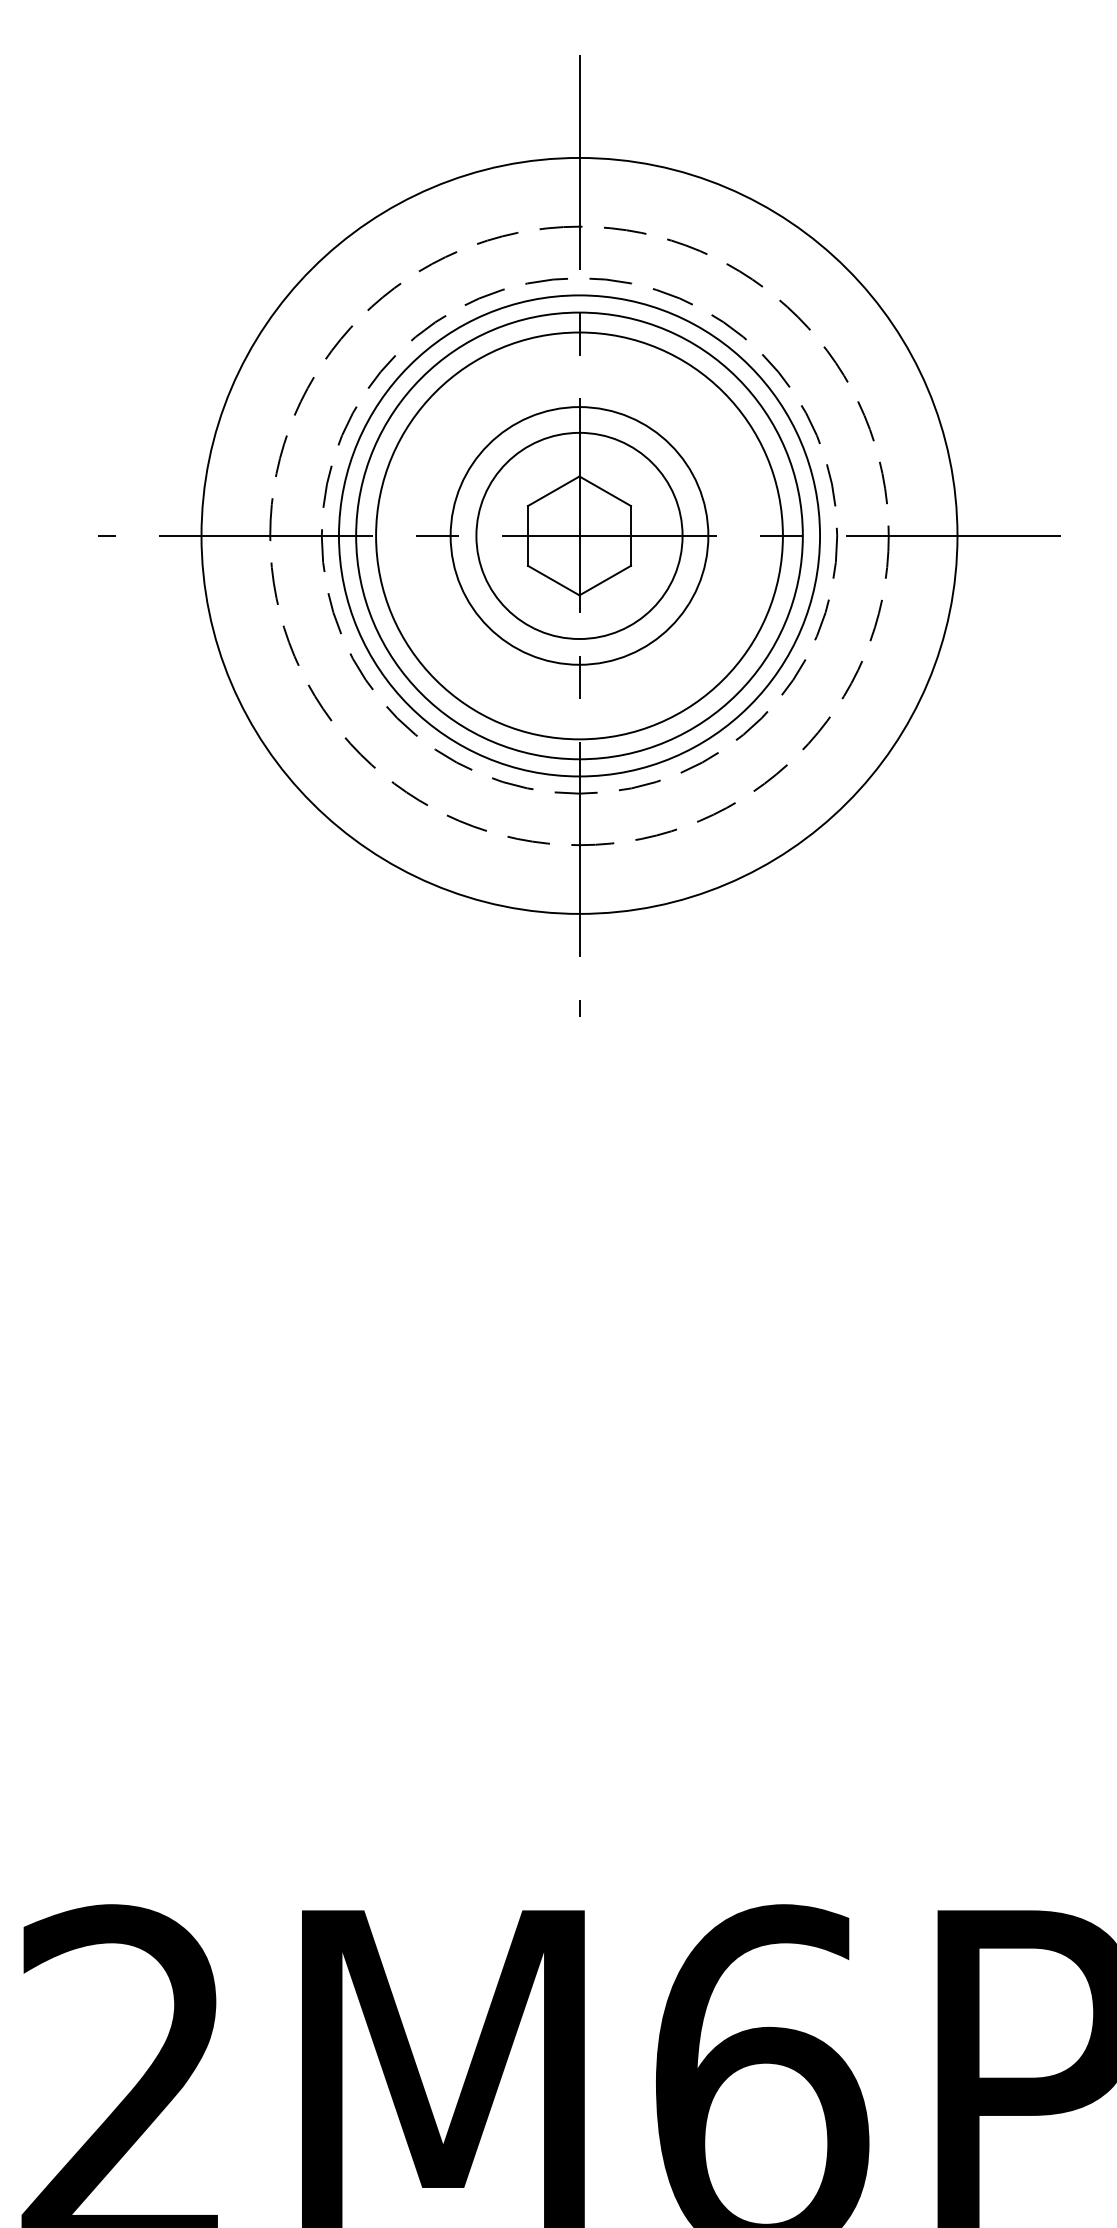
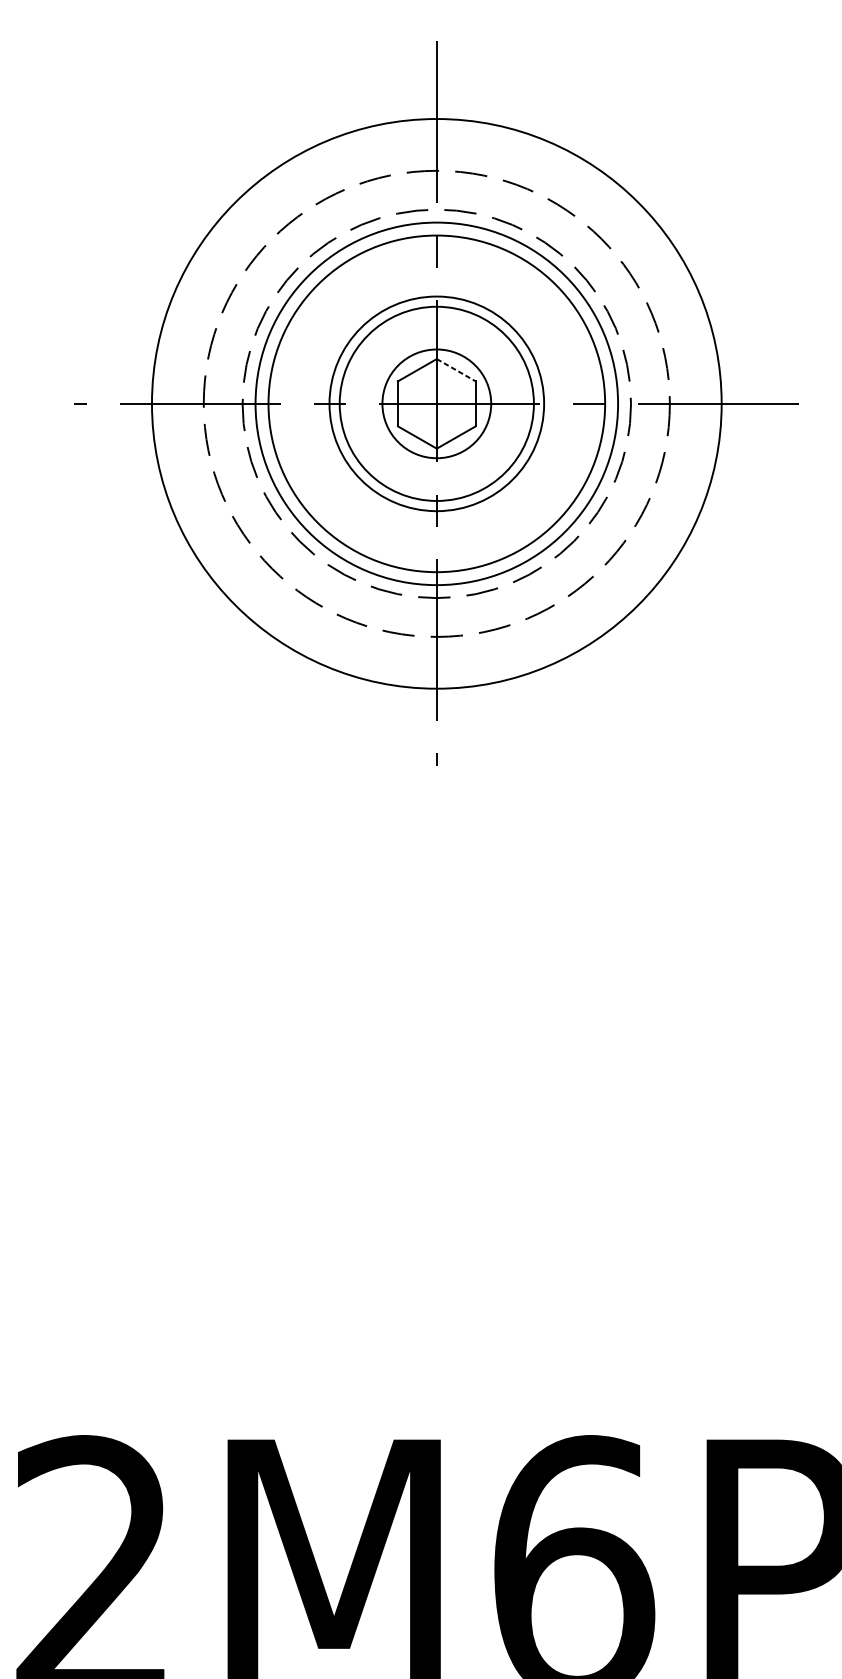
line: (605, 491) -> (456, 370), solid -> dashed
circle: (579, 535) -> (436, 403), size x0.7
circle: (579, 535) -> (436, 403), size x0.7

